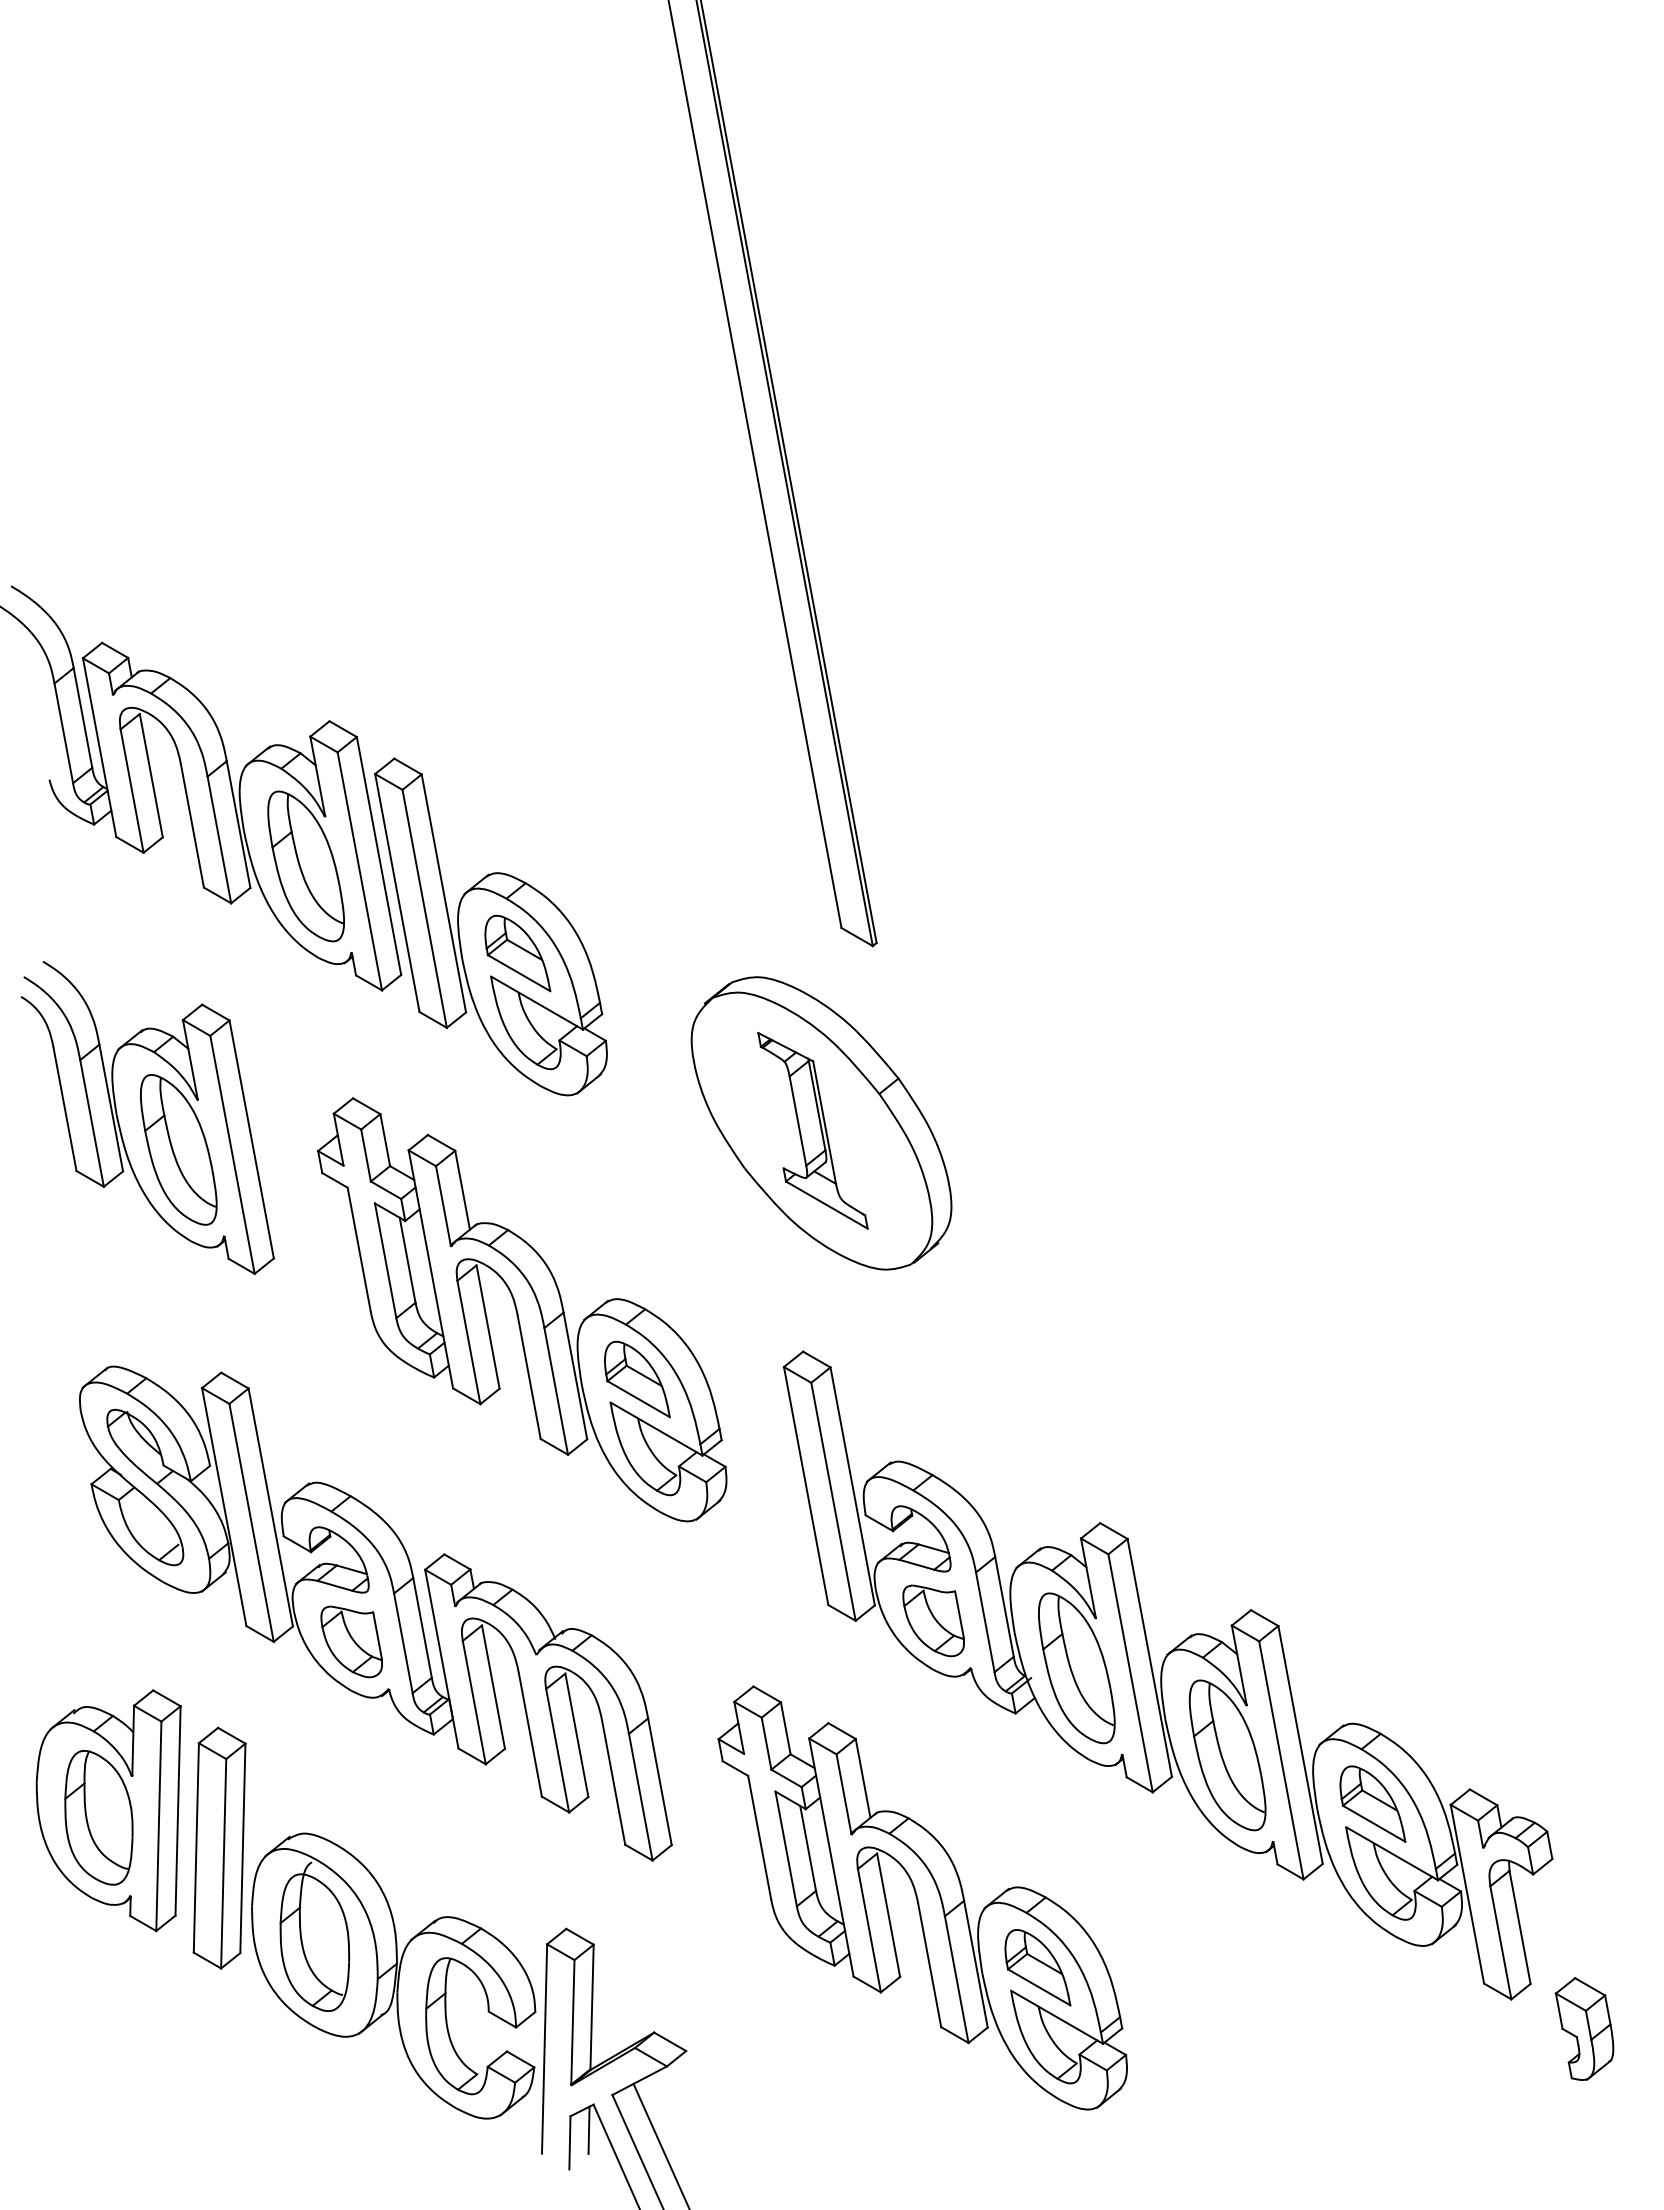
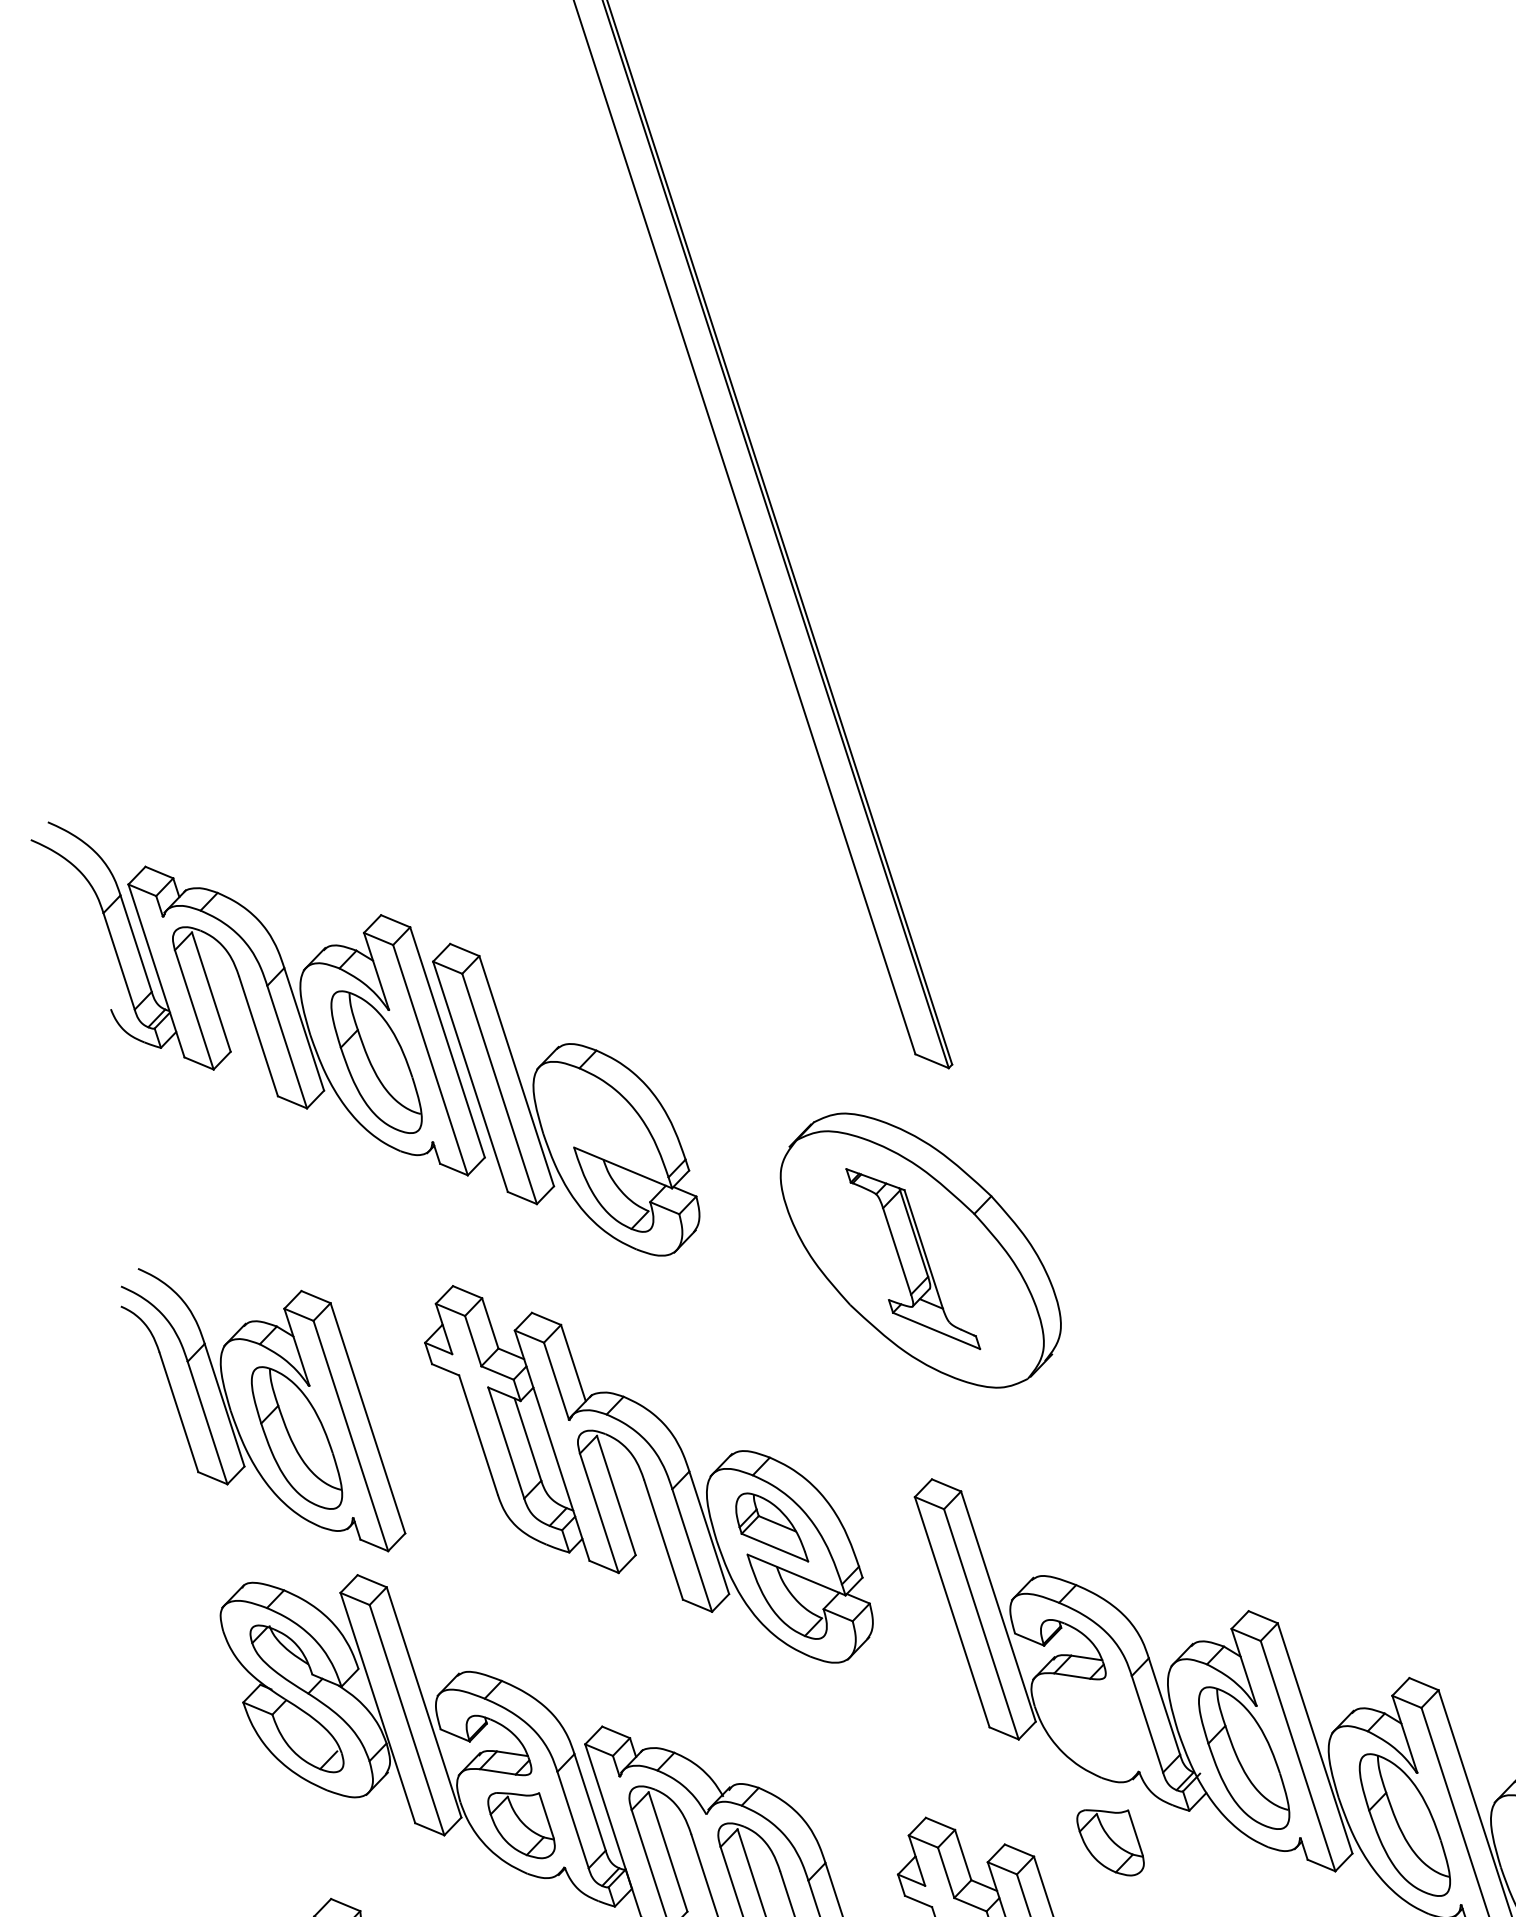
part: (517, 953) -> (597, 1121), removed
part: (147, 1117) -> (261, 1409), moved
part: (933, 1620) -> (1110, 1842), moved

